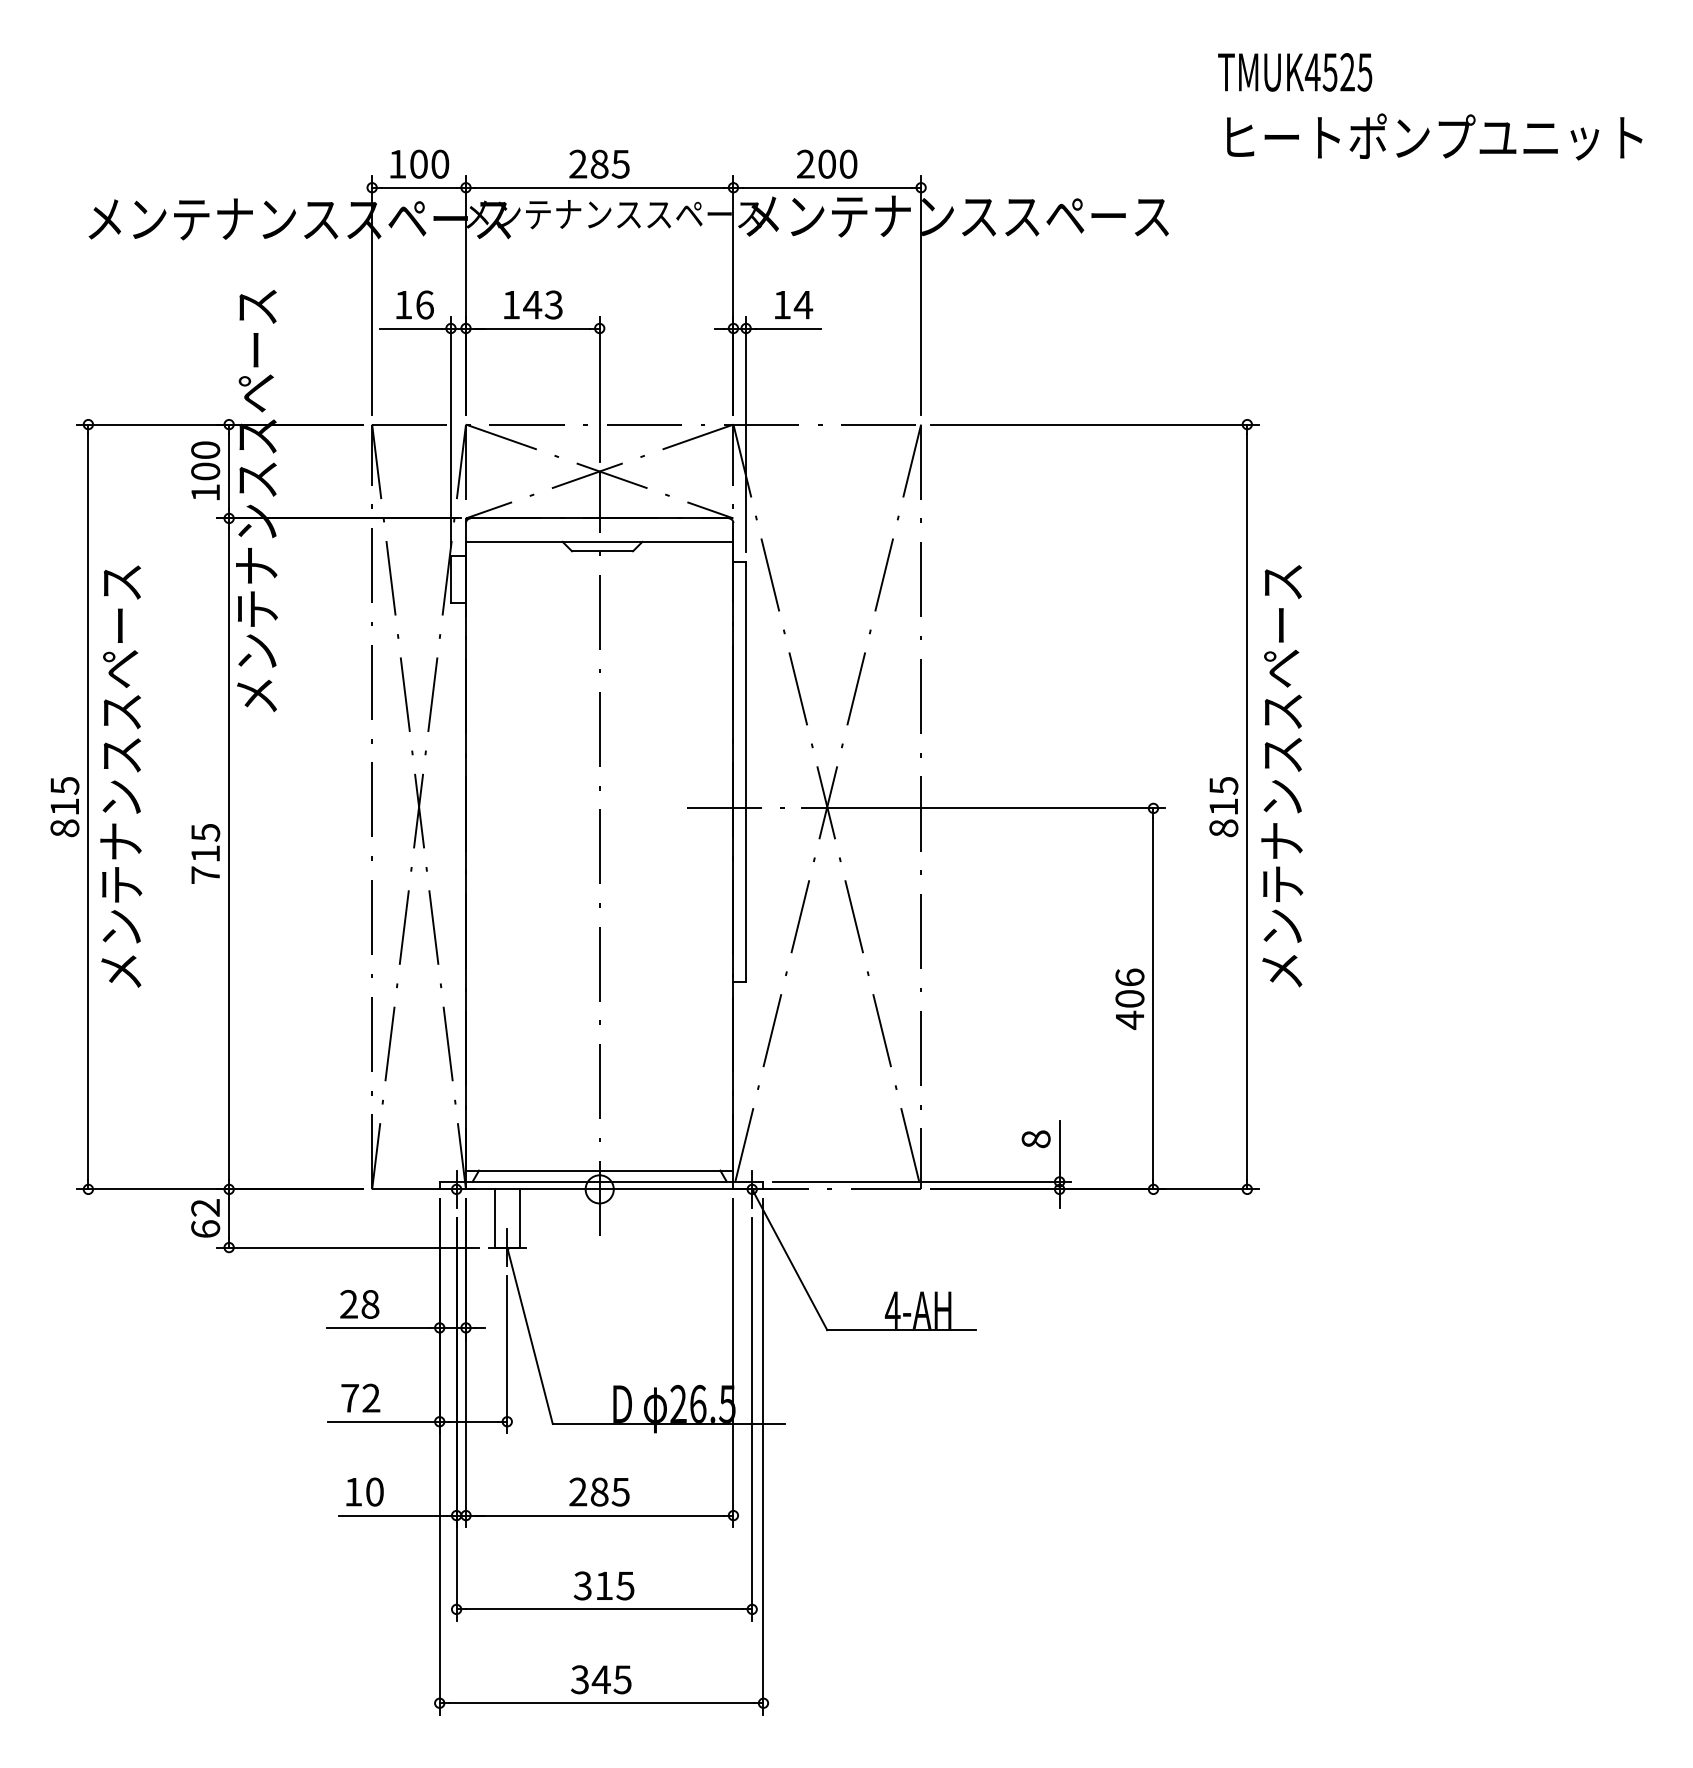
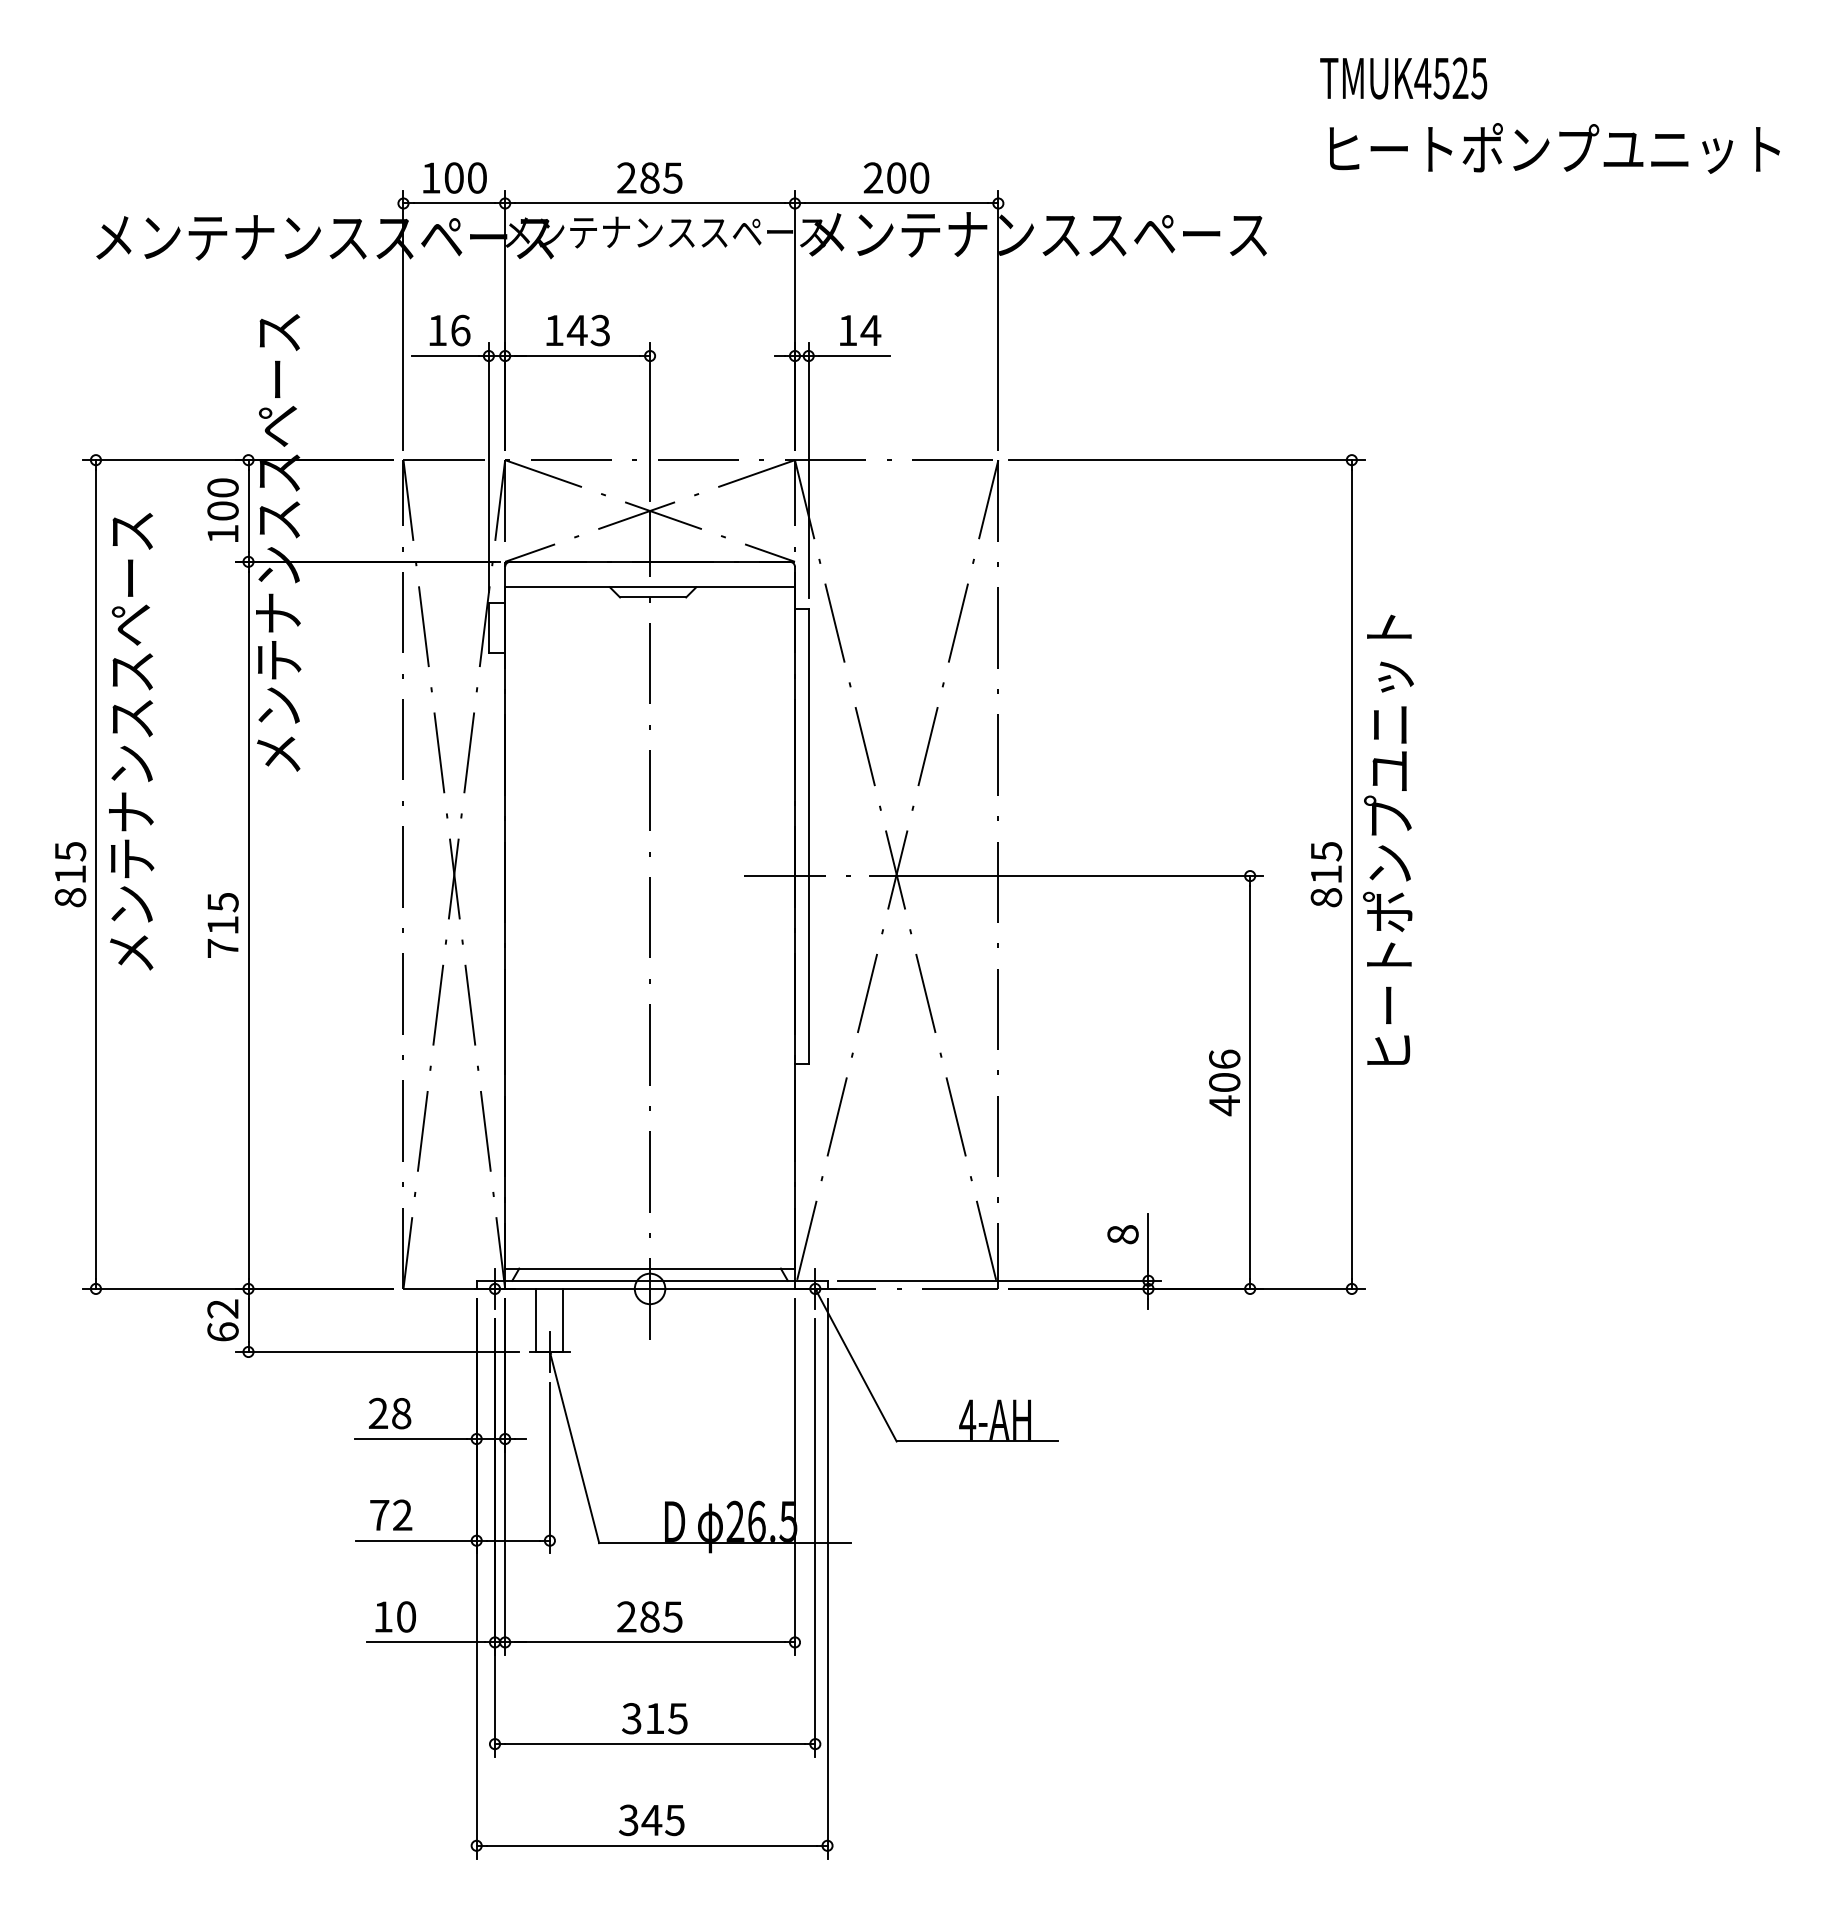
text: (121, 776) -> (131, 741), moved
text: (1281, 776) -> (1388, 841), メンテナンススペース -> ヒートポンプユニット

